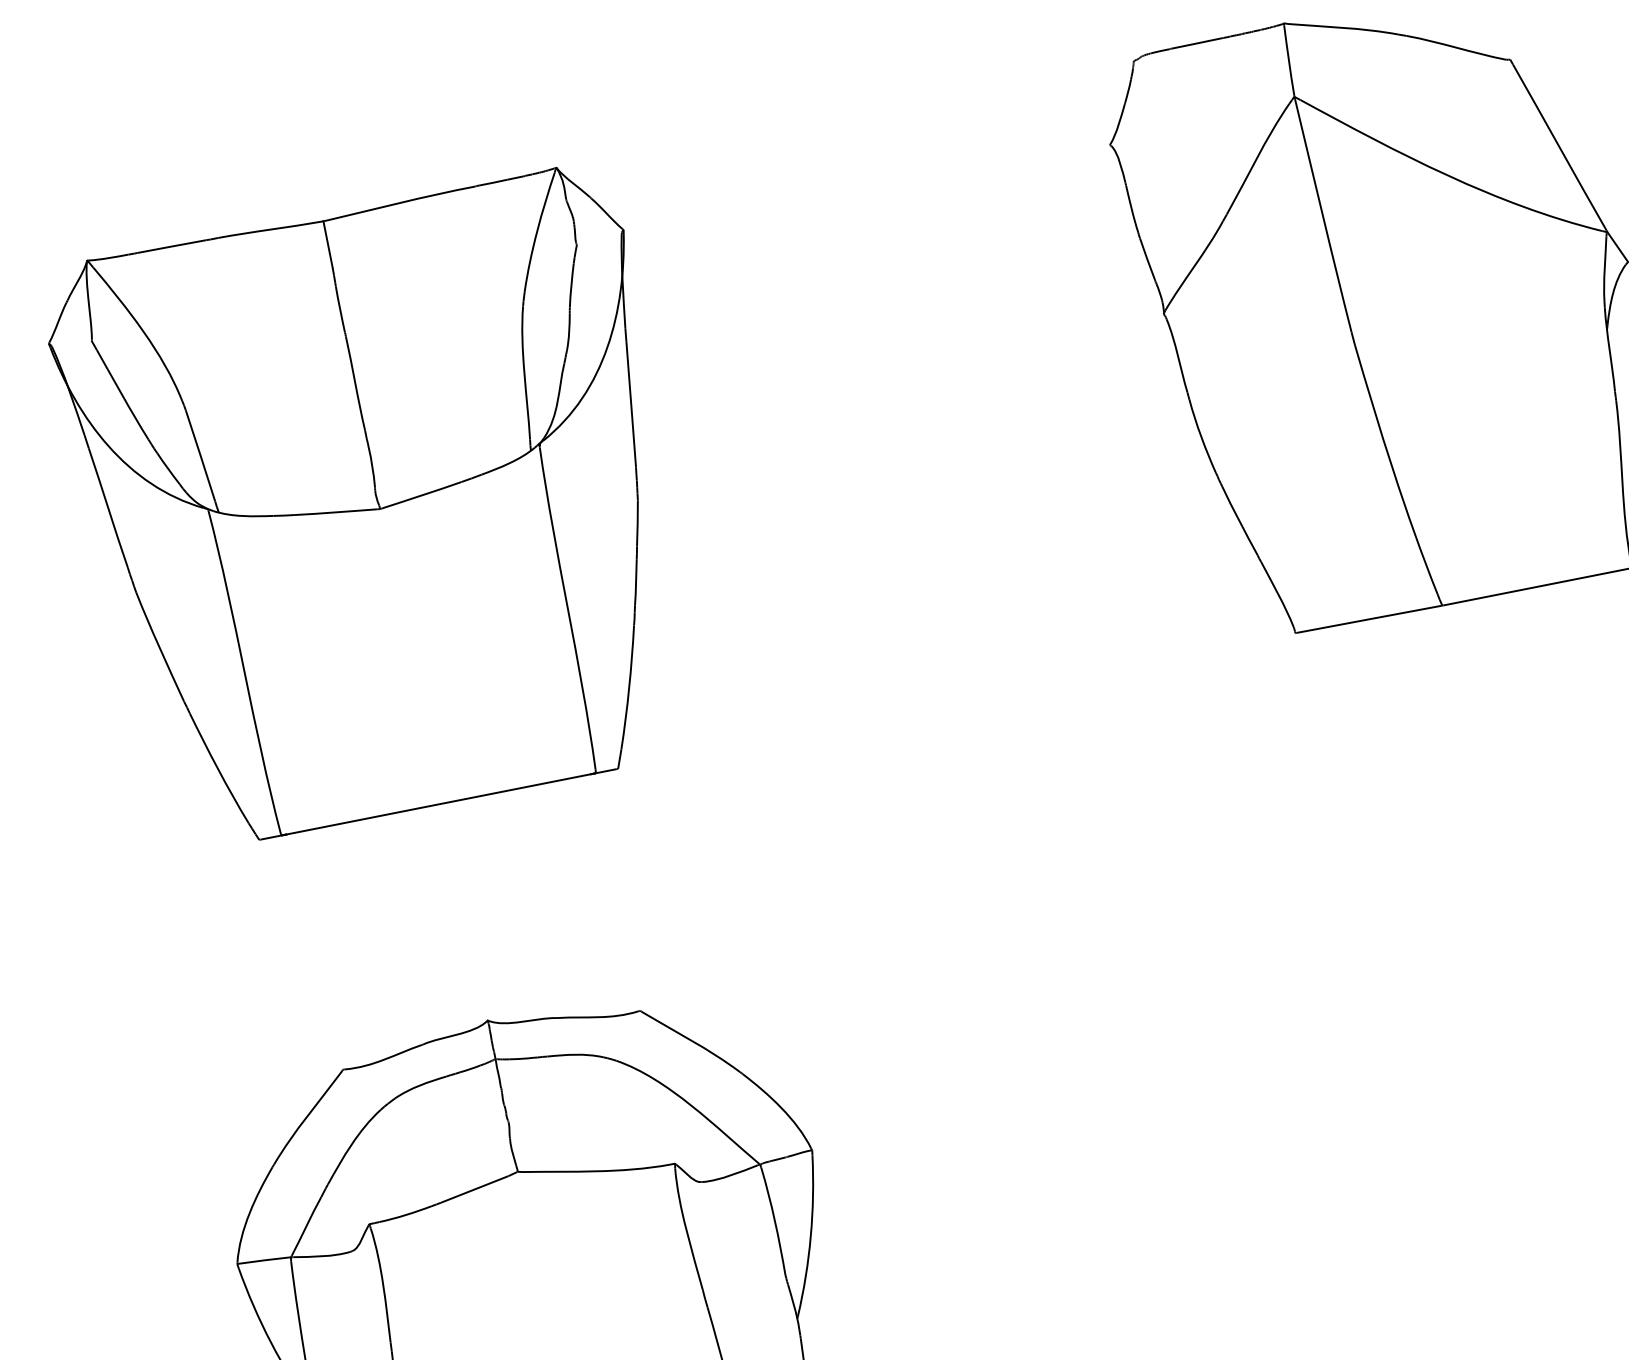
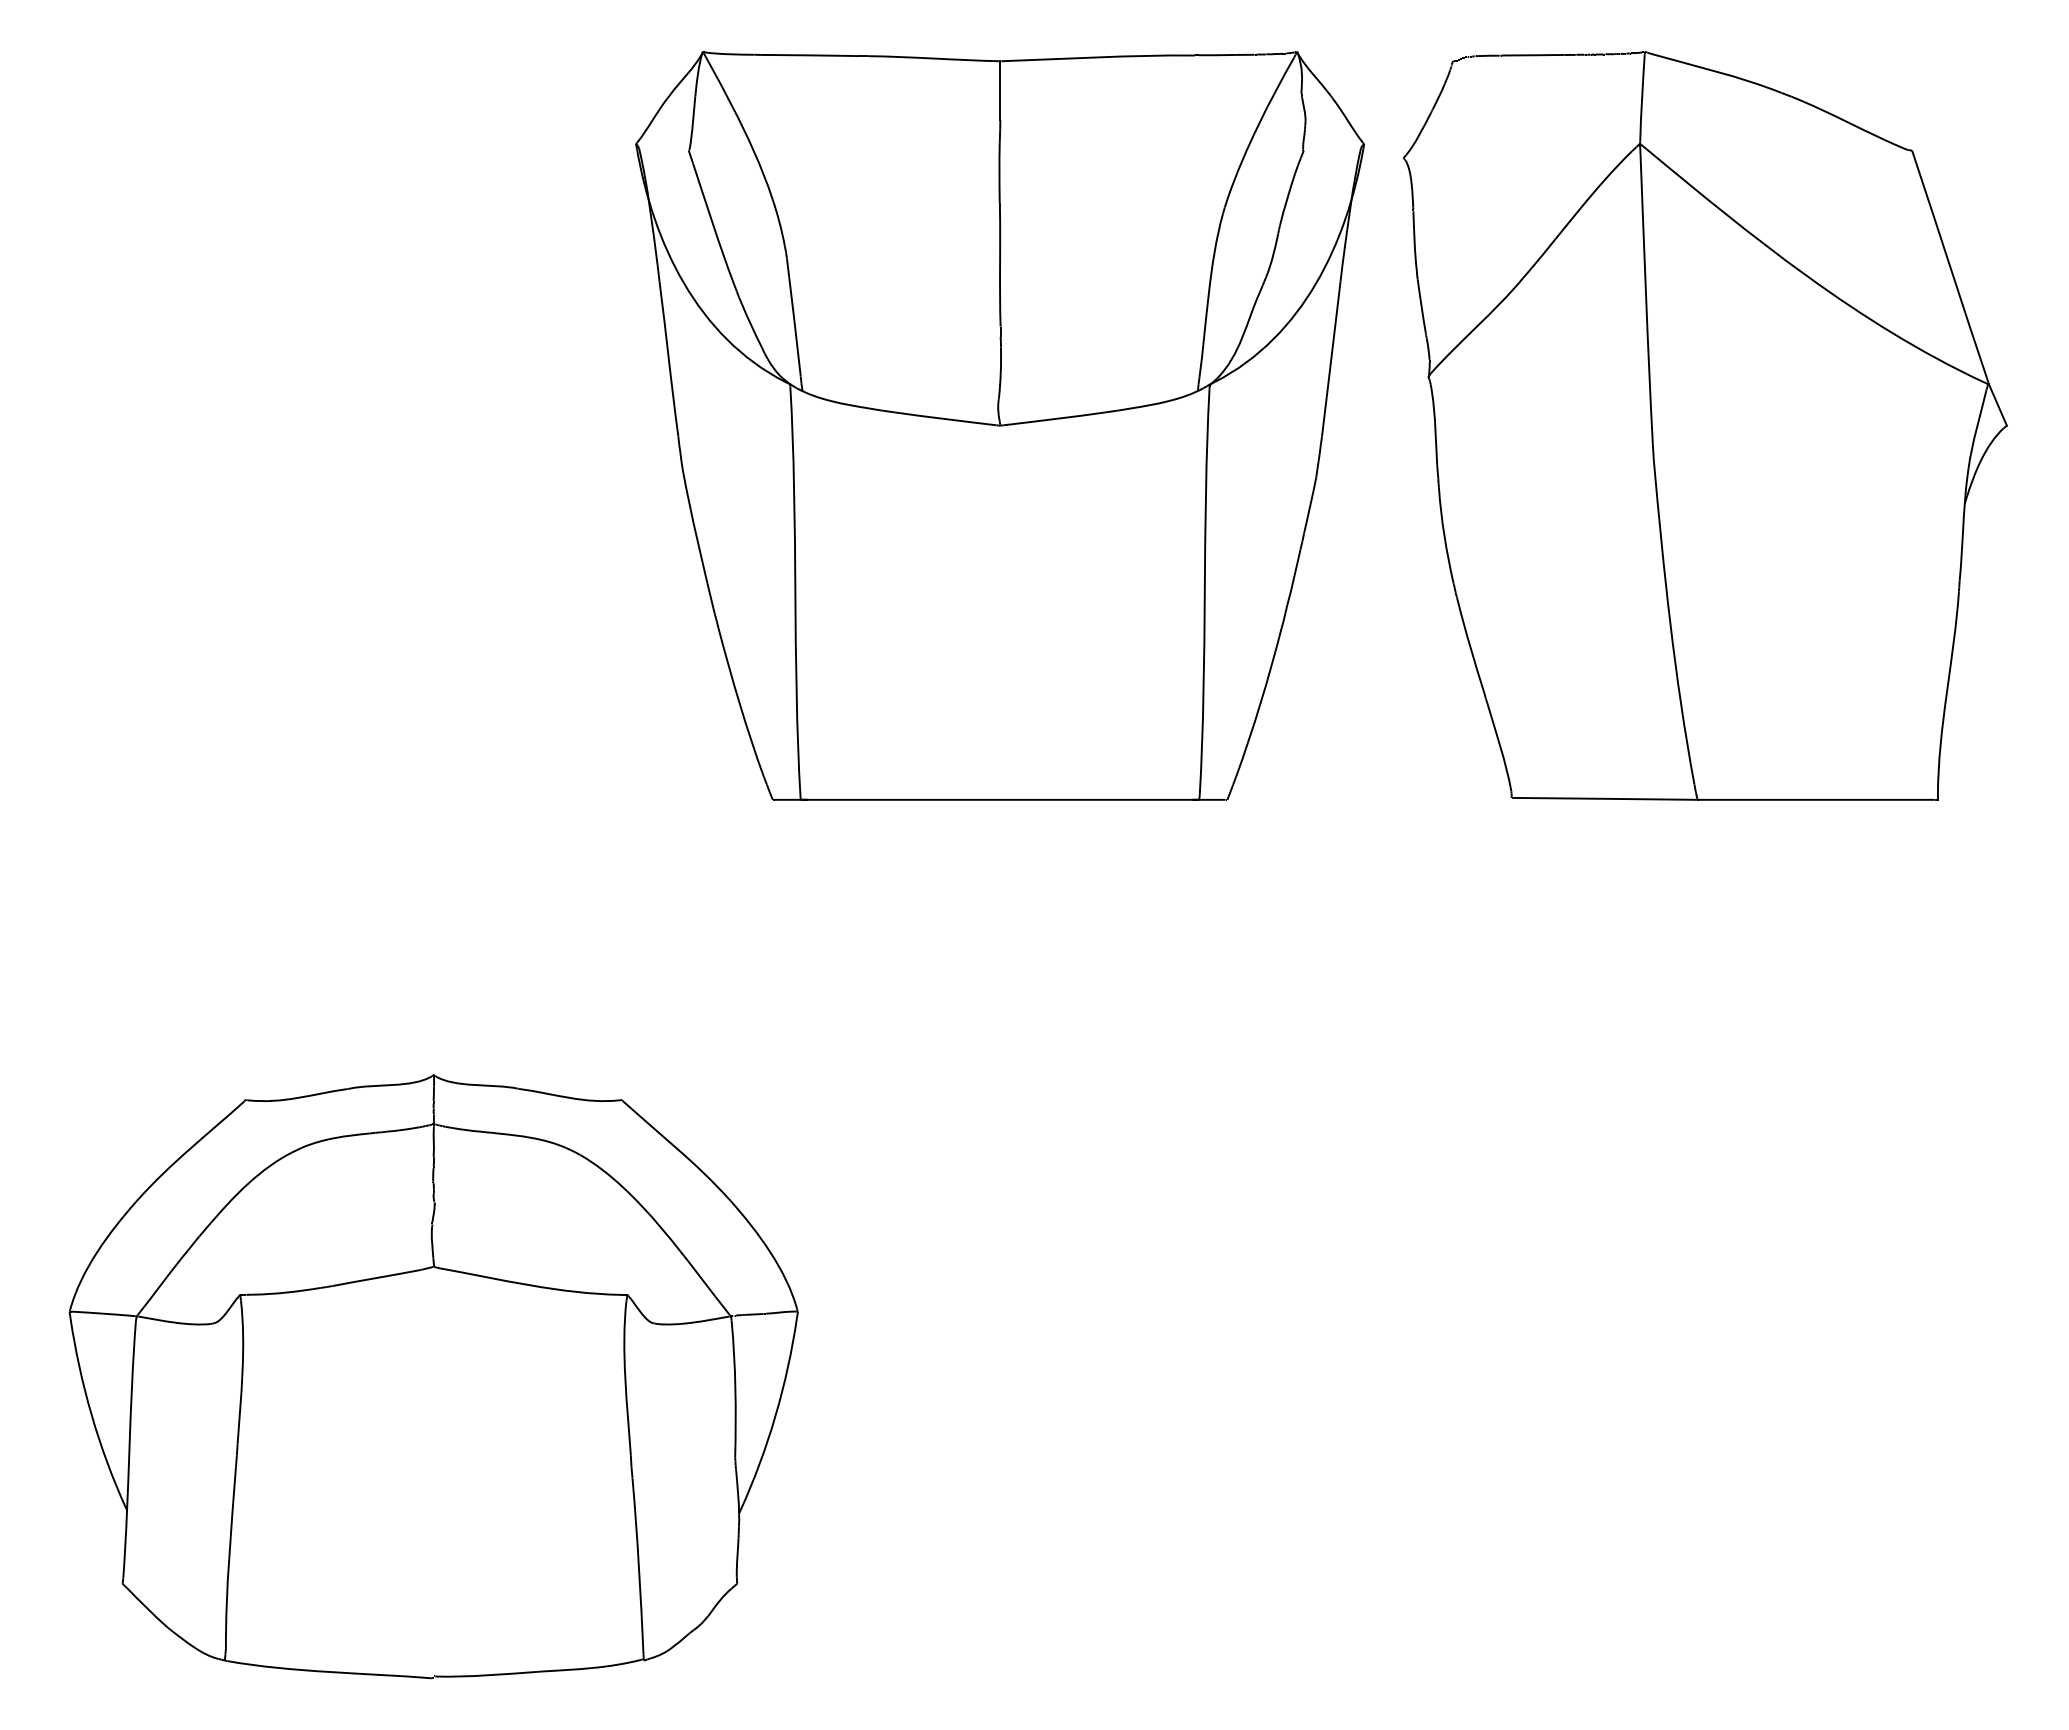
part: (379, 508) -> (999, 425), moved

